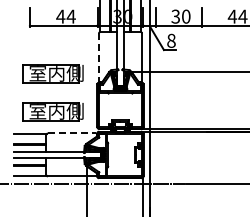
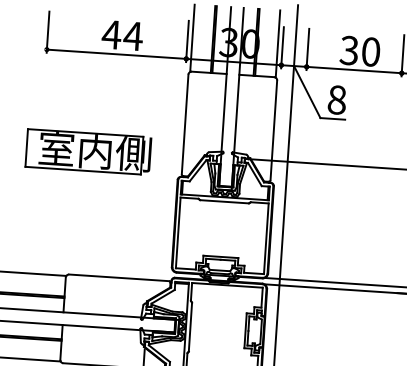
line: (99, 58) -> (185, 126), dashed -> solid
part: (52, 111) -> (81, 229), removed
line: (72, 133) -> (119, 277), dashed -> solid

